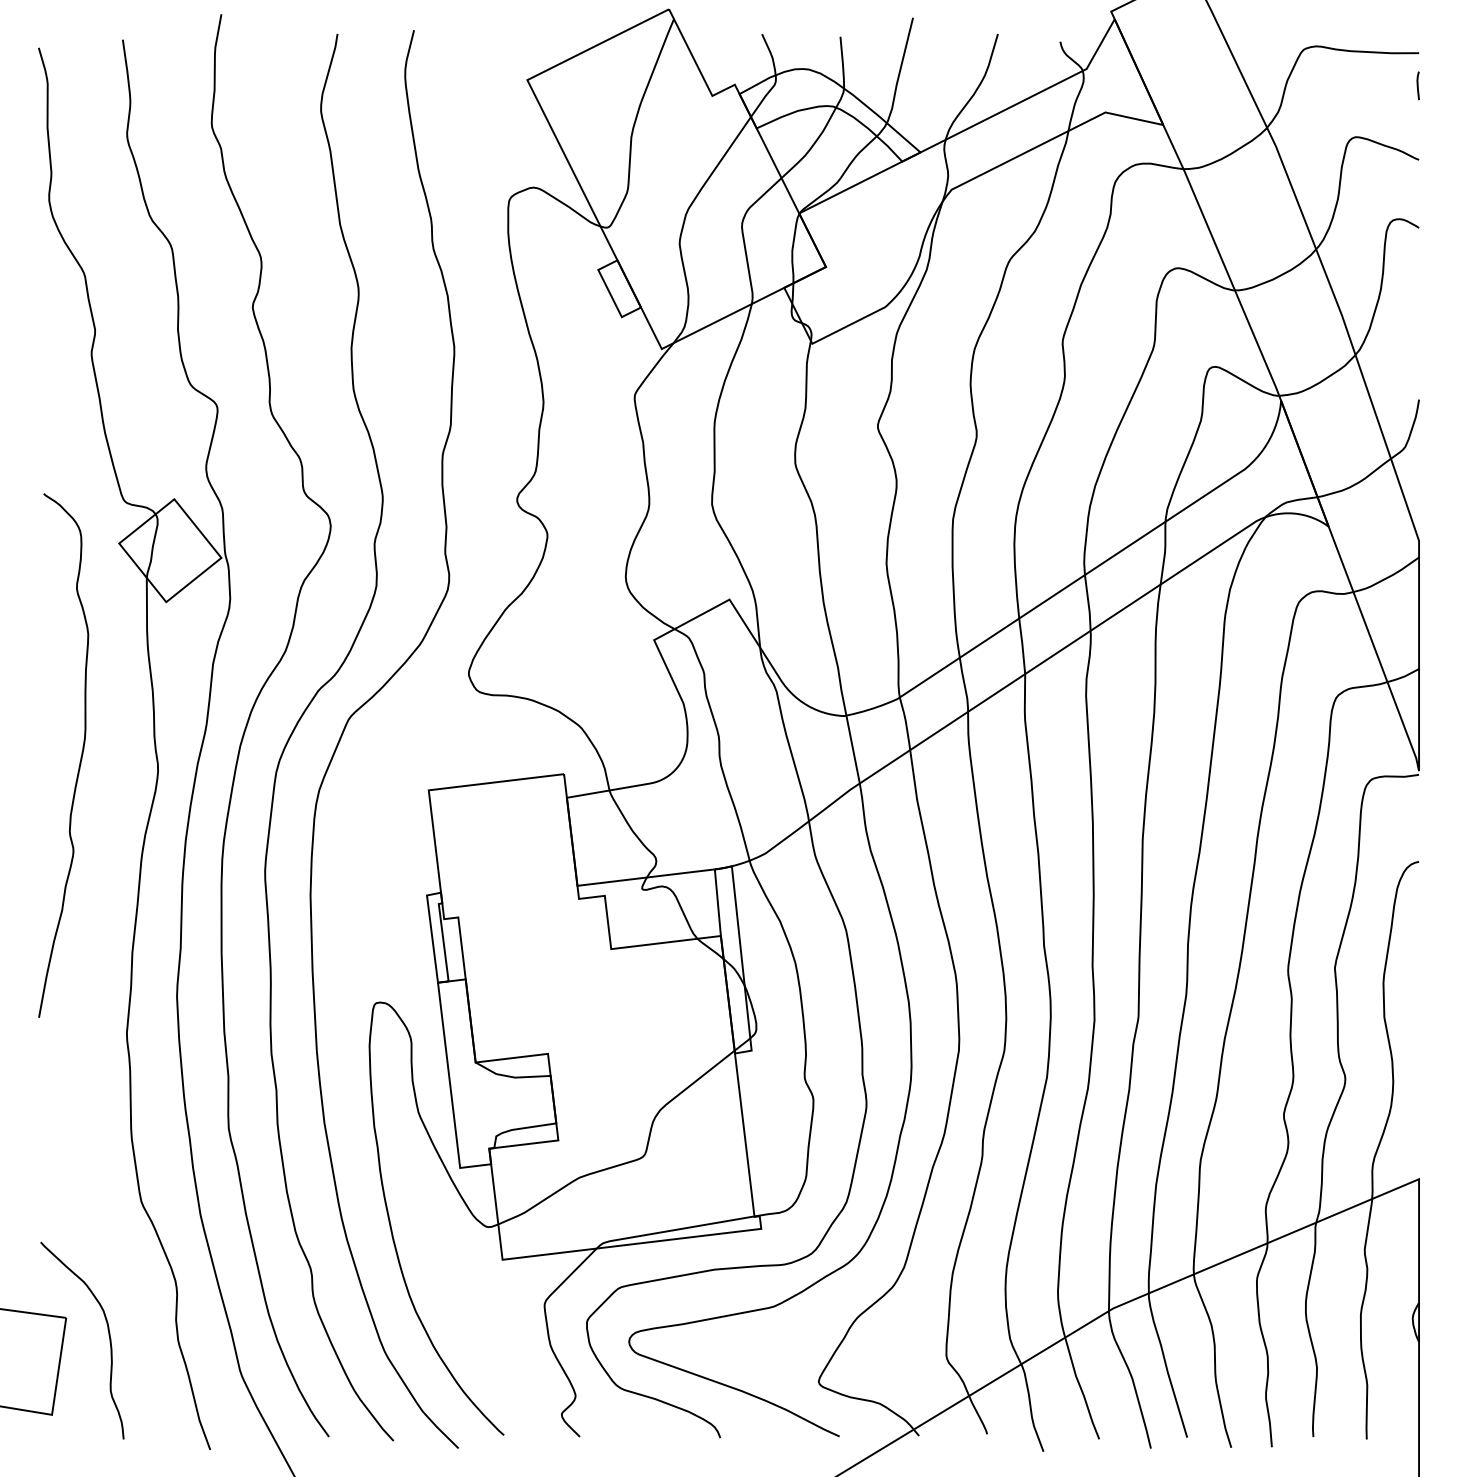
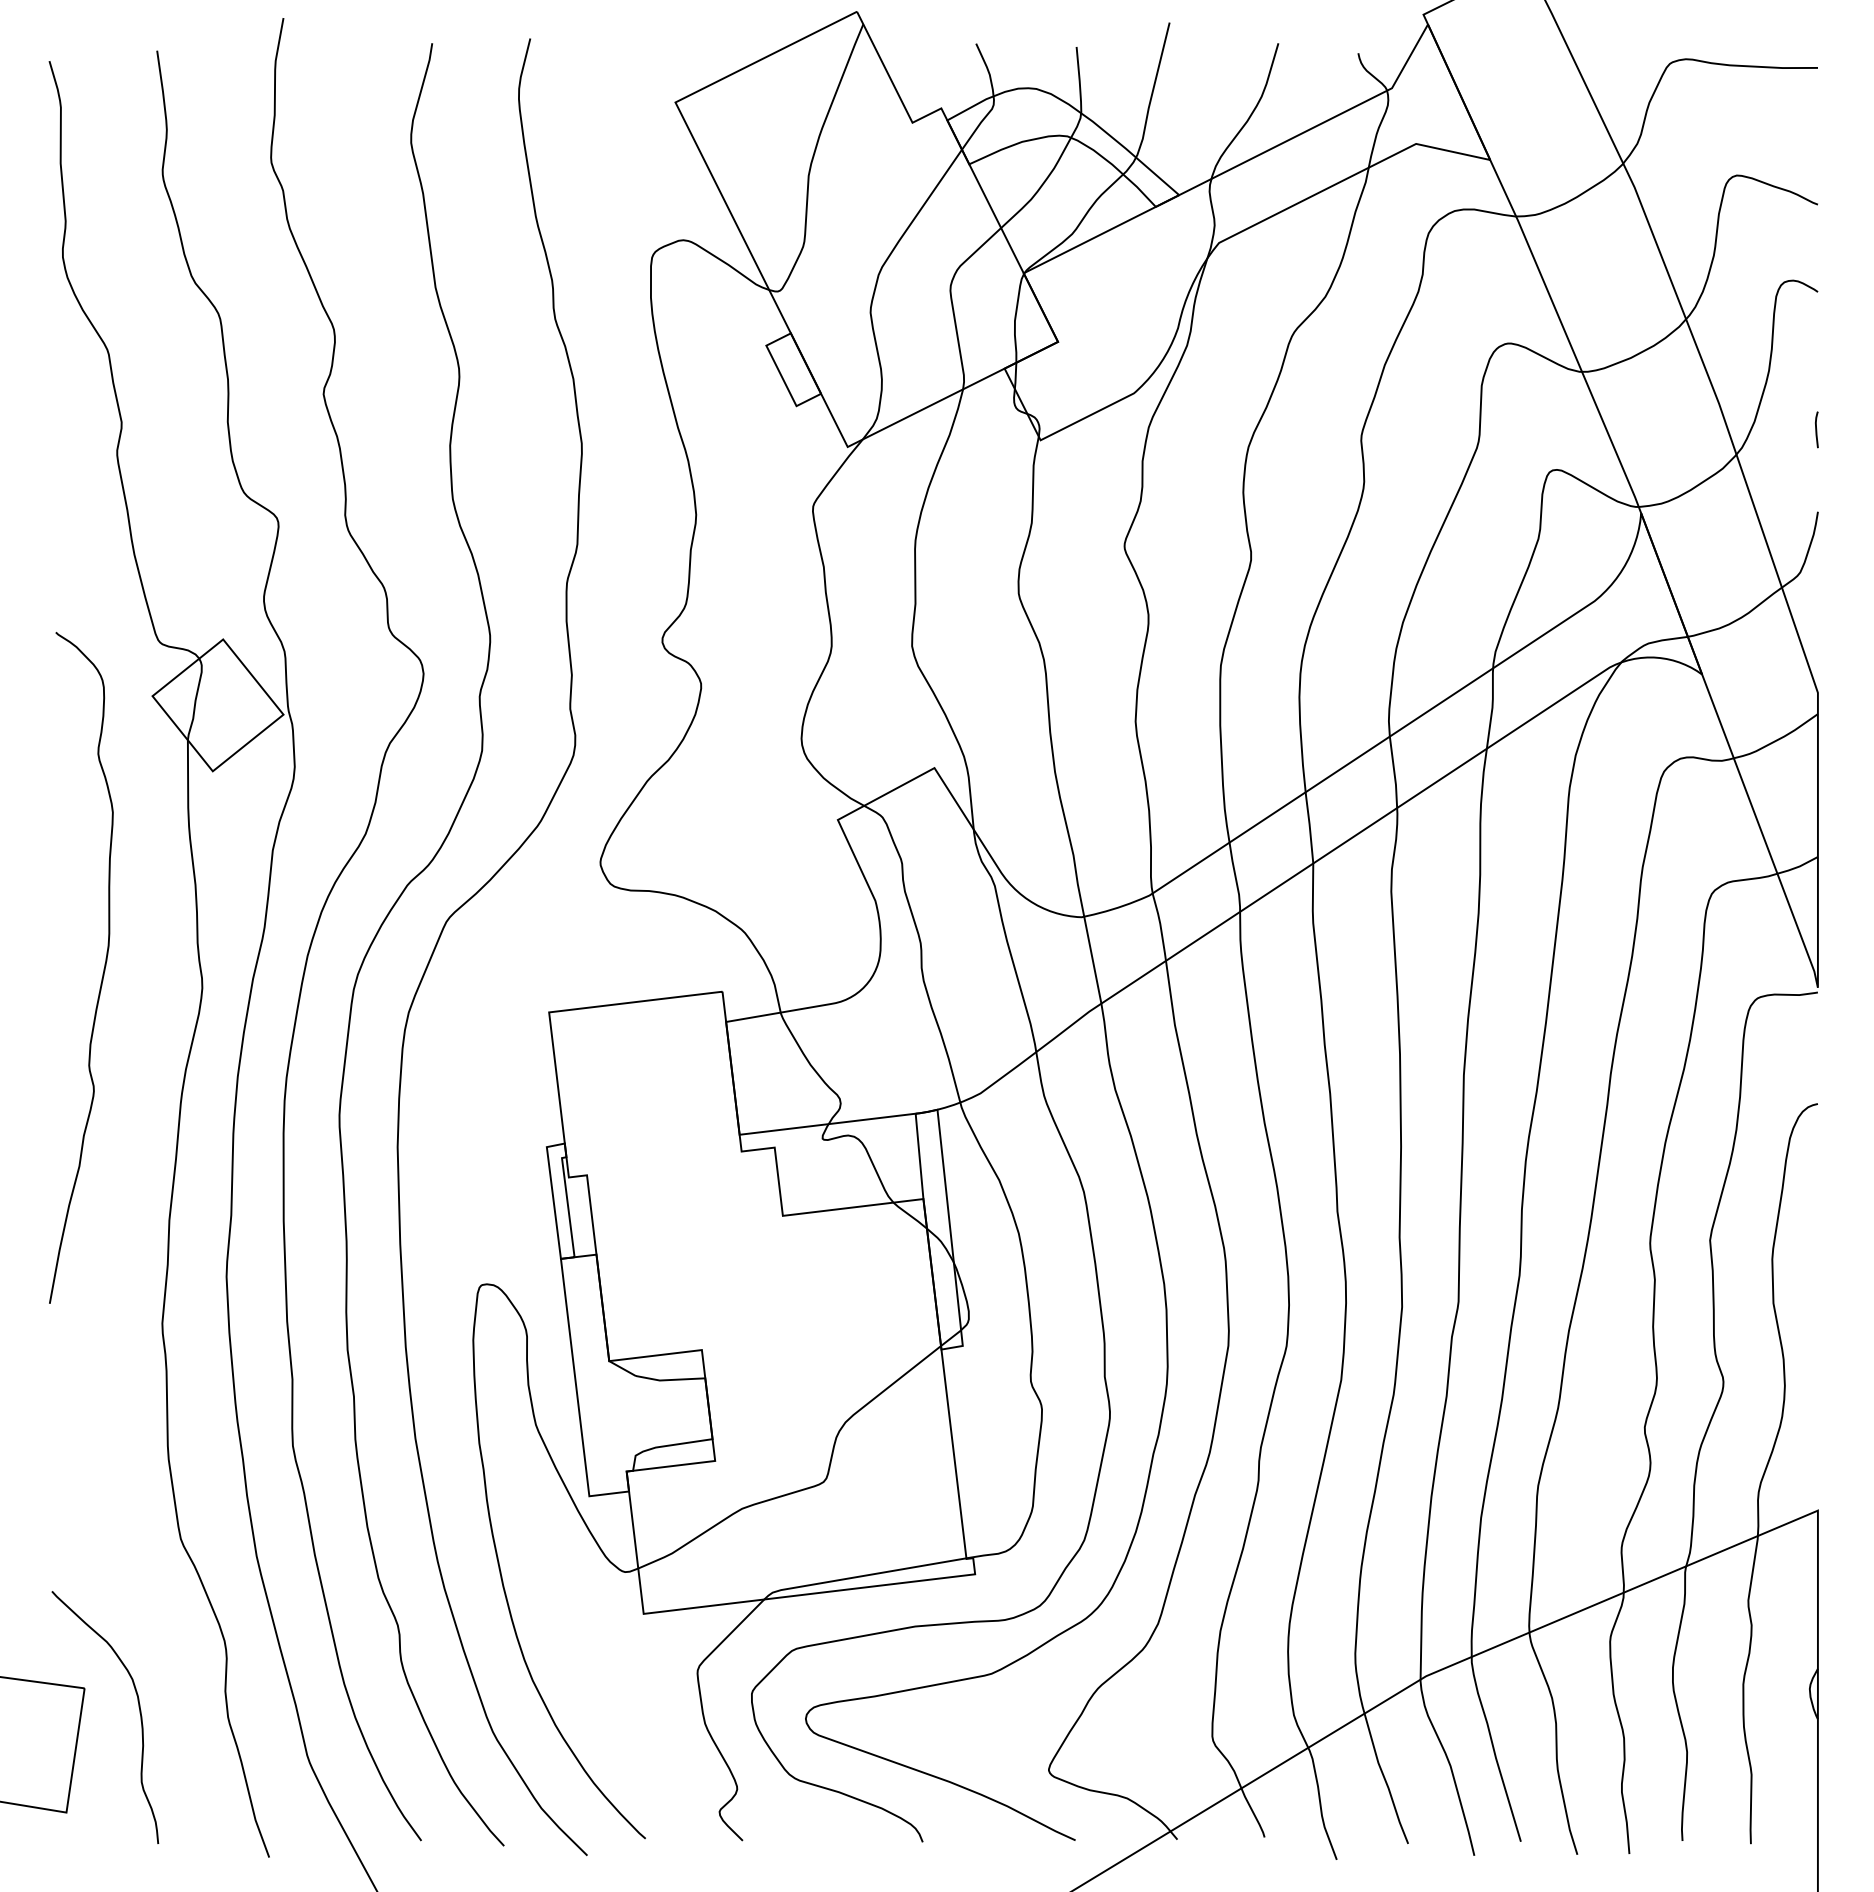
curve: (1417, 85) -> (1816, 429), moved

